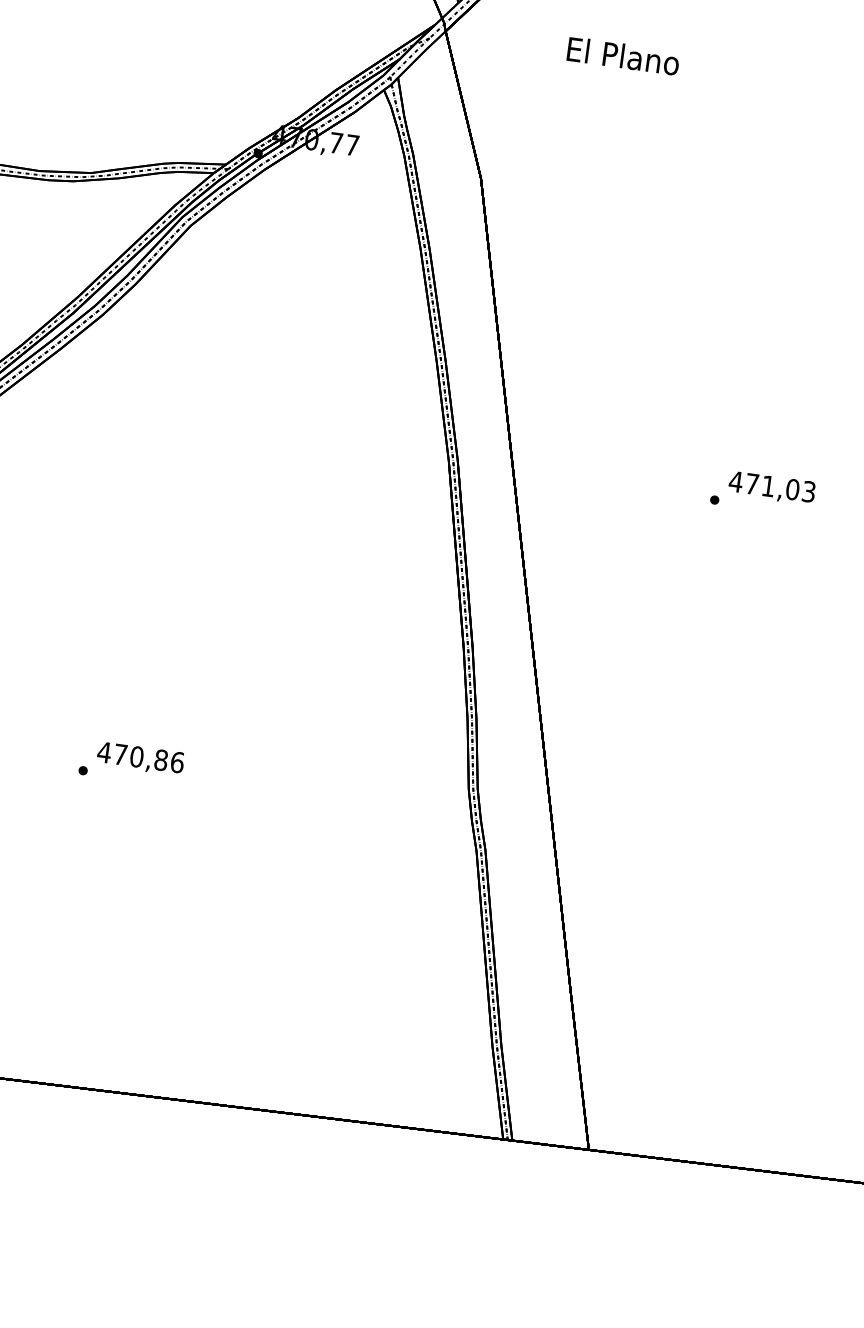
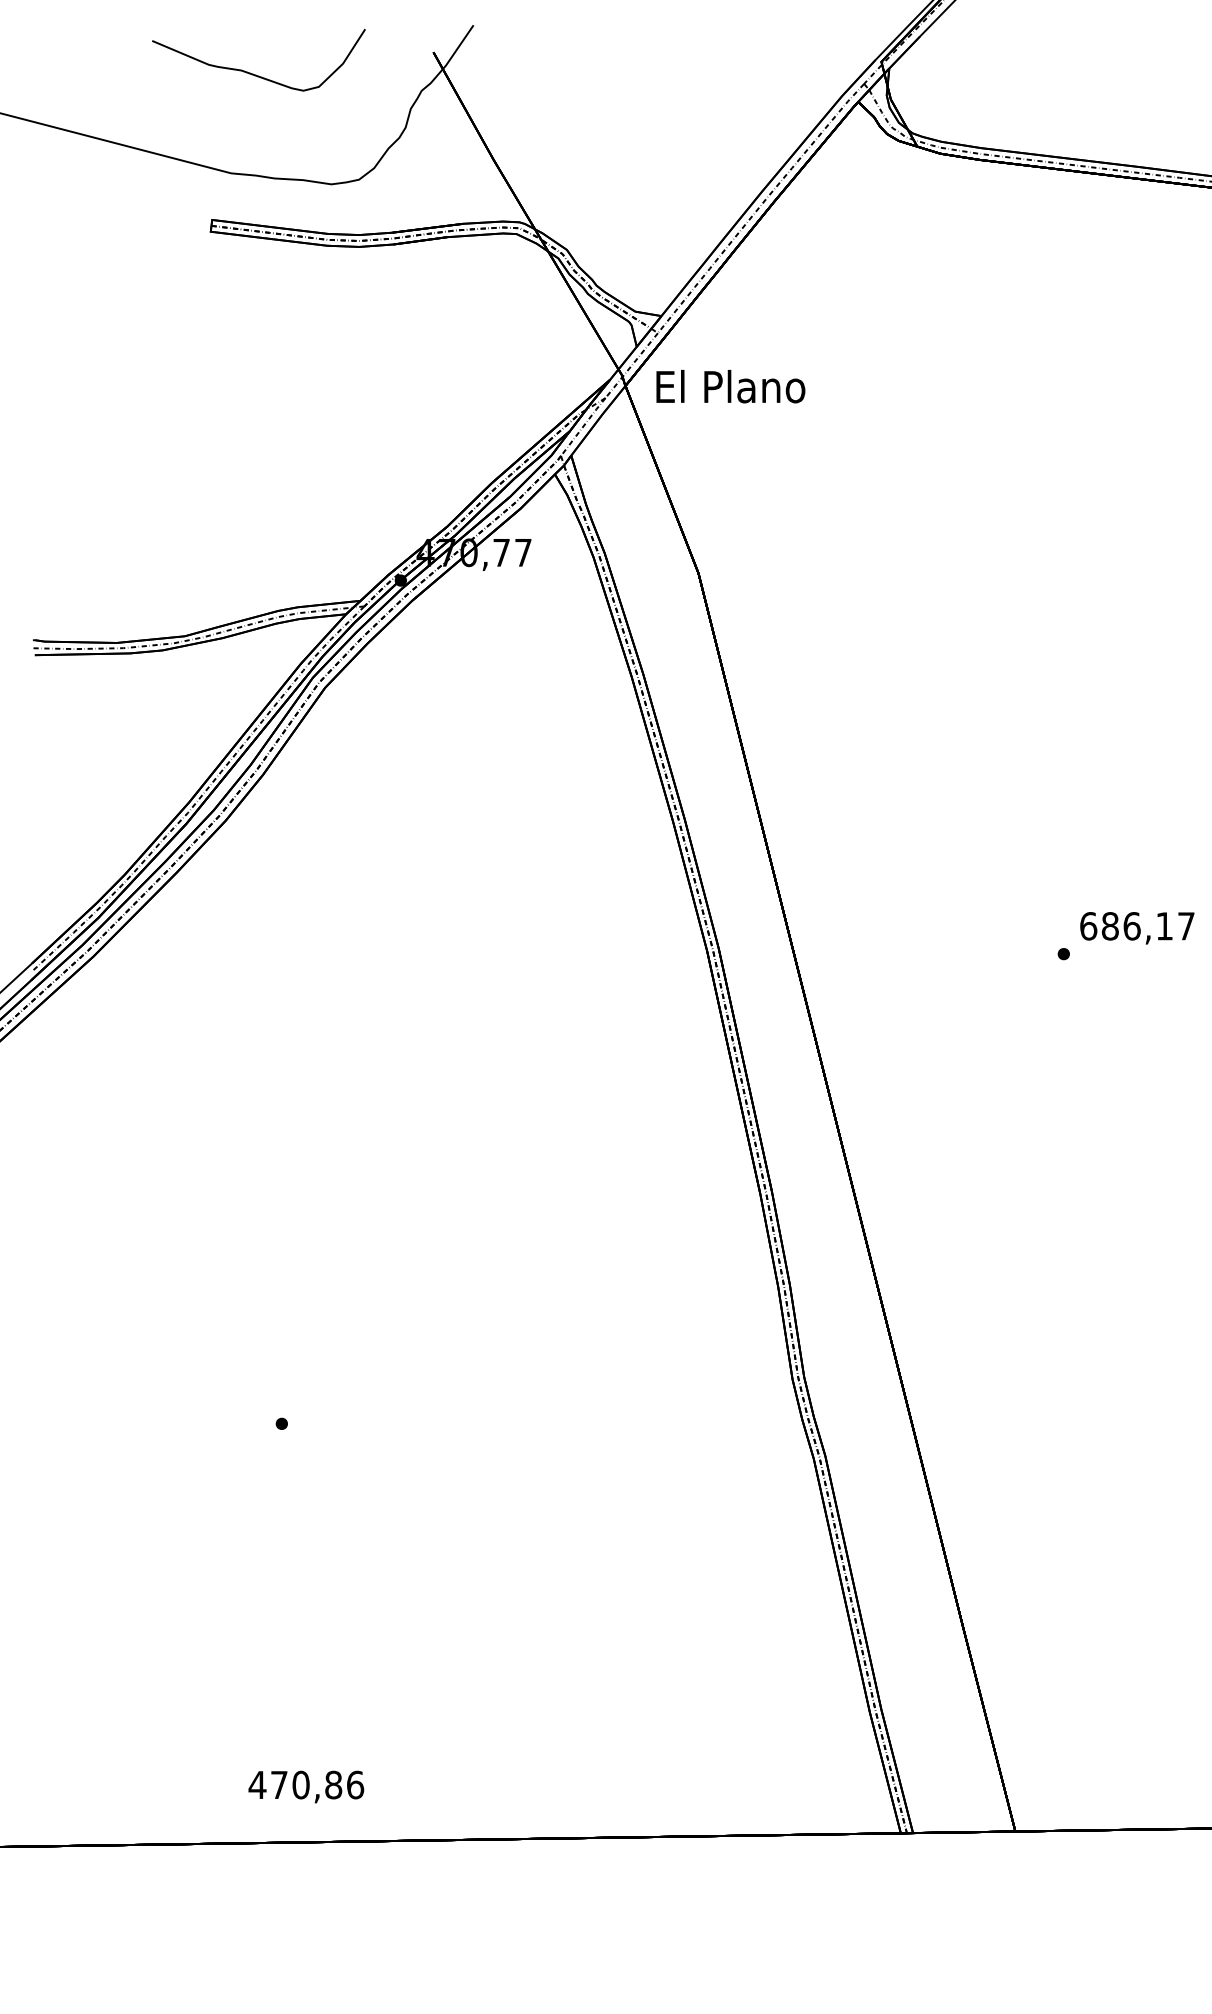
text: (623, 56) -> (730, 386), moved
text: (771, 486) -> (1136, 926), 471,03 -> 686,17
text: (140, 758) -> (306, 1786), moved

